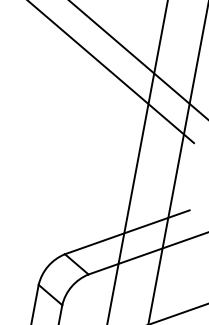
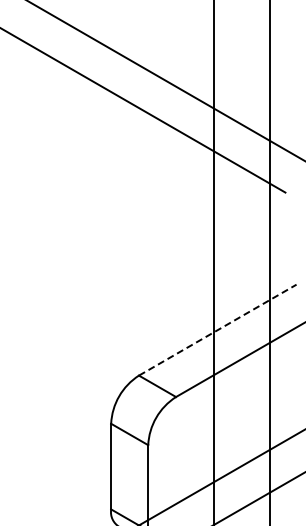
line: (127, 232) -> (217, 330), solid -> dashed

